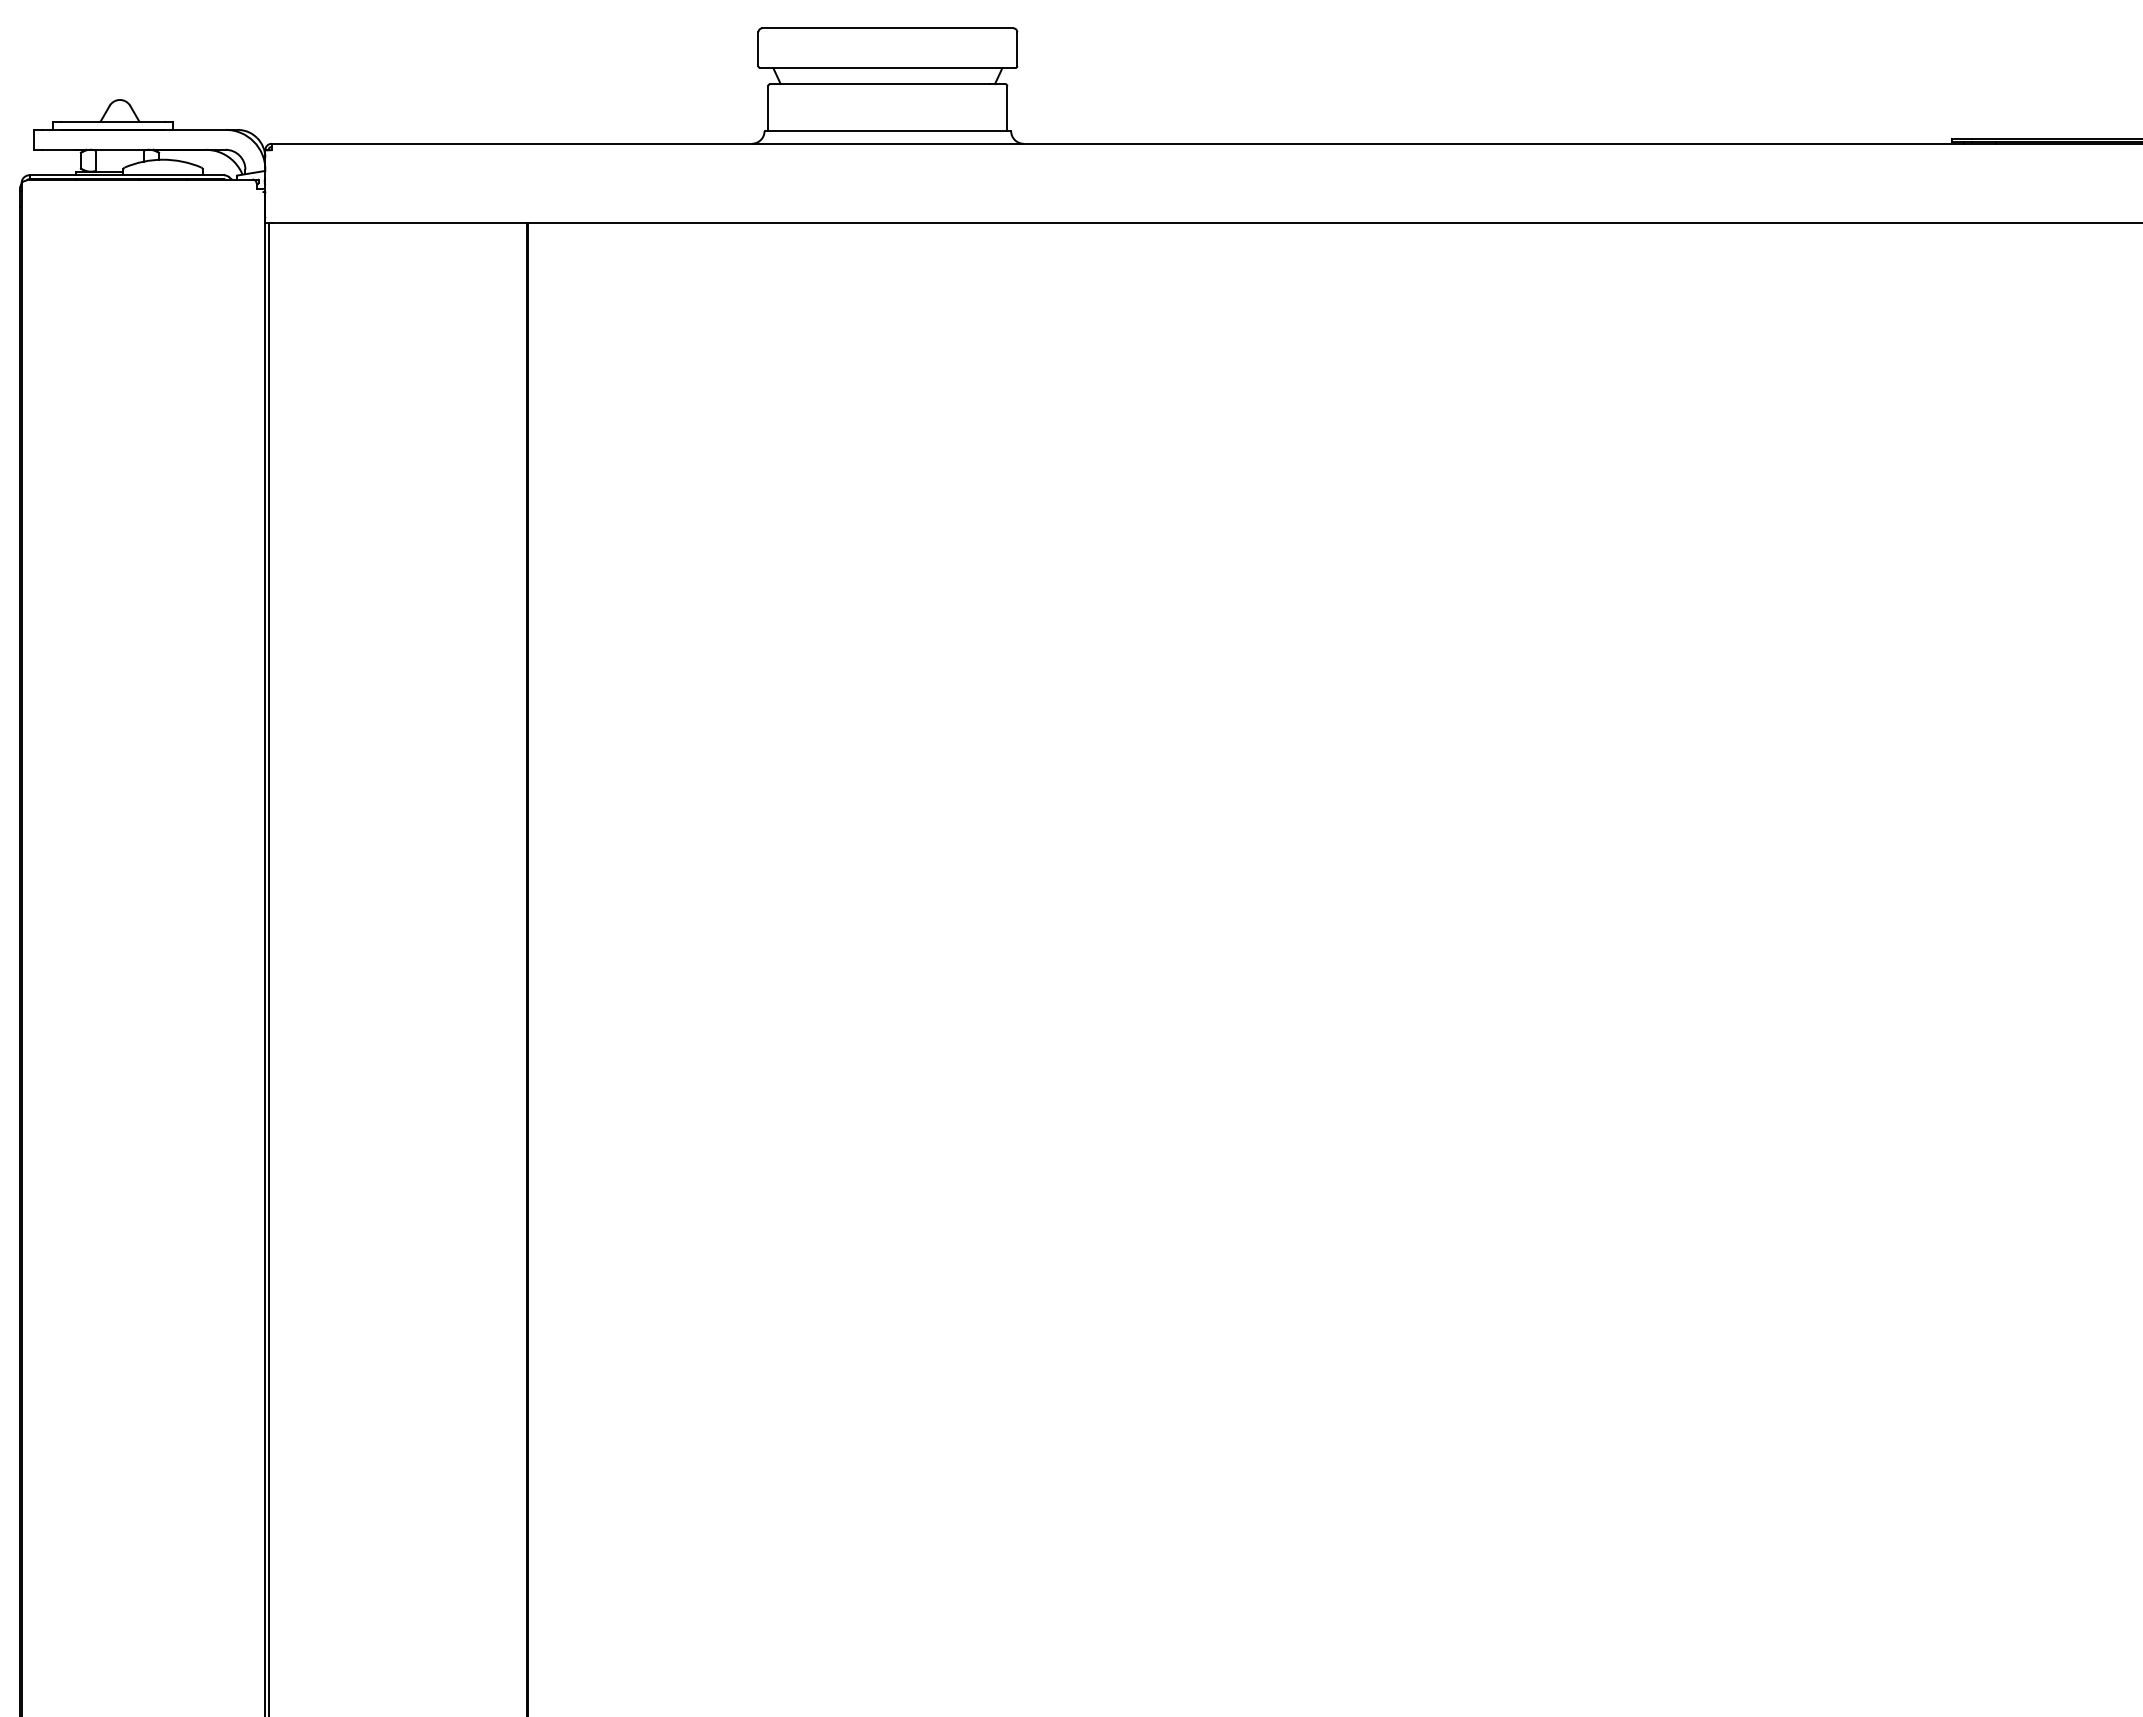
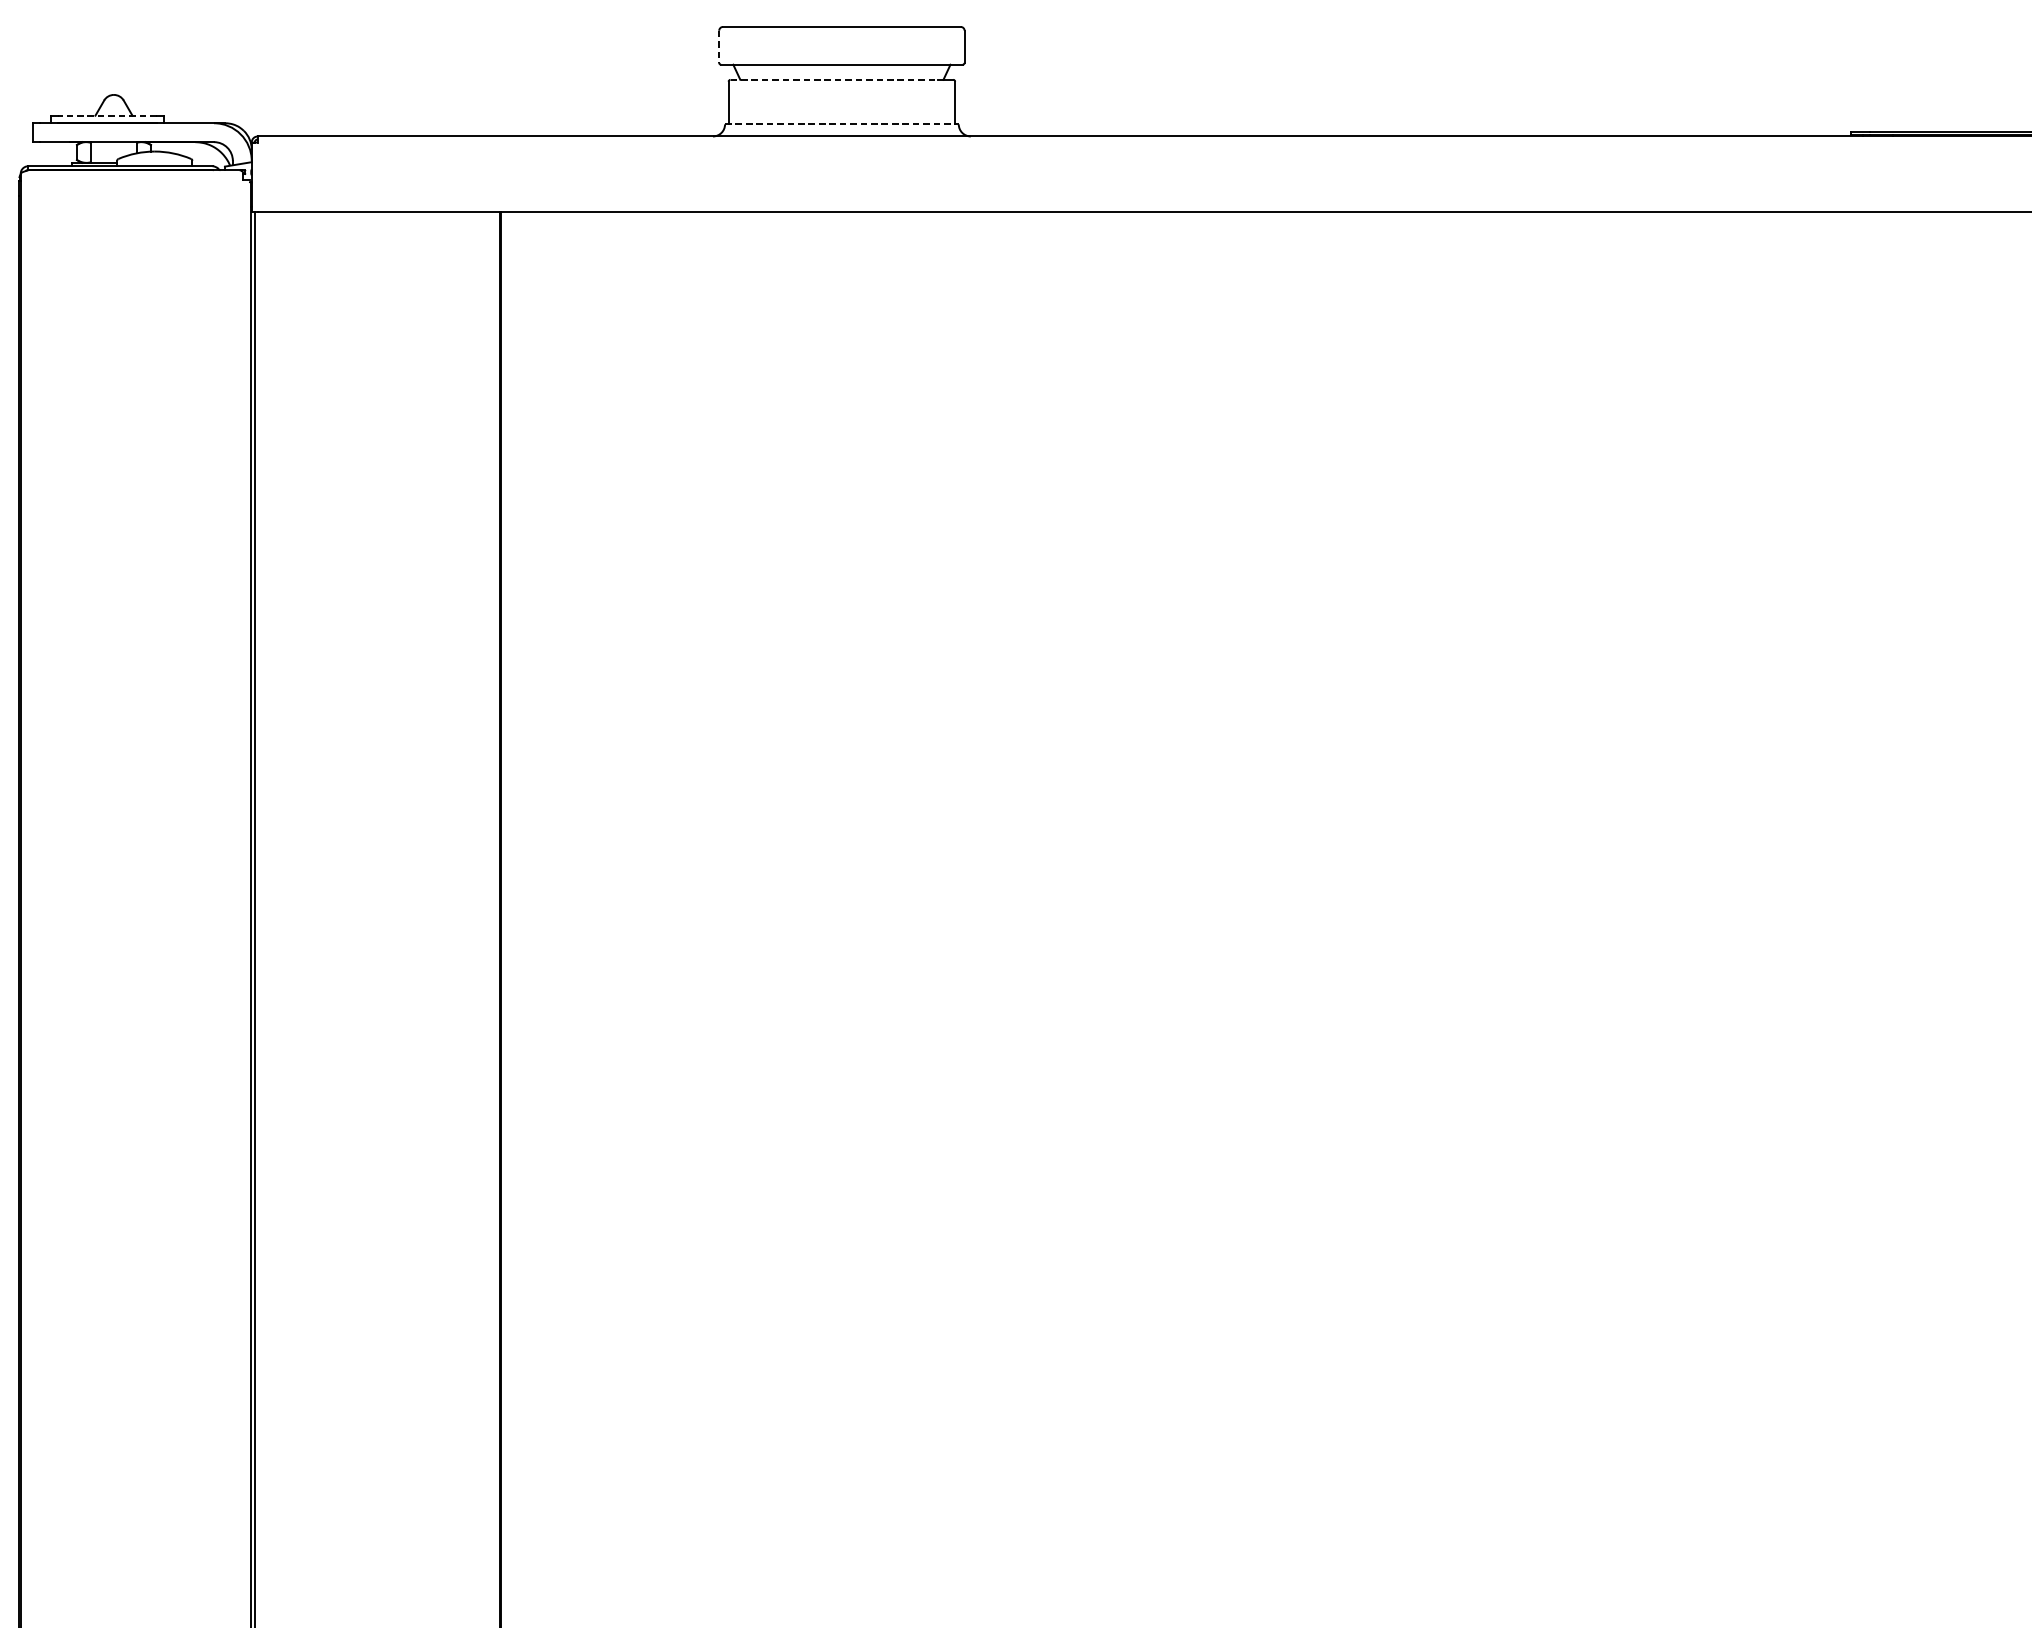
line: (758, 49) -> (719, 47), solid -> dashed
line: (880, 84) -> (834, 80), solid -> dashed
line: (113, 121) -> (107, 115), solid -> dashed
line: (888, 131) -> (842, 124), solid -> dashed

